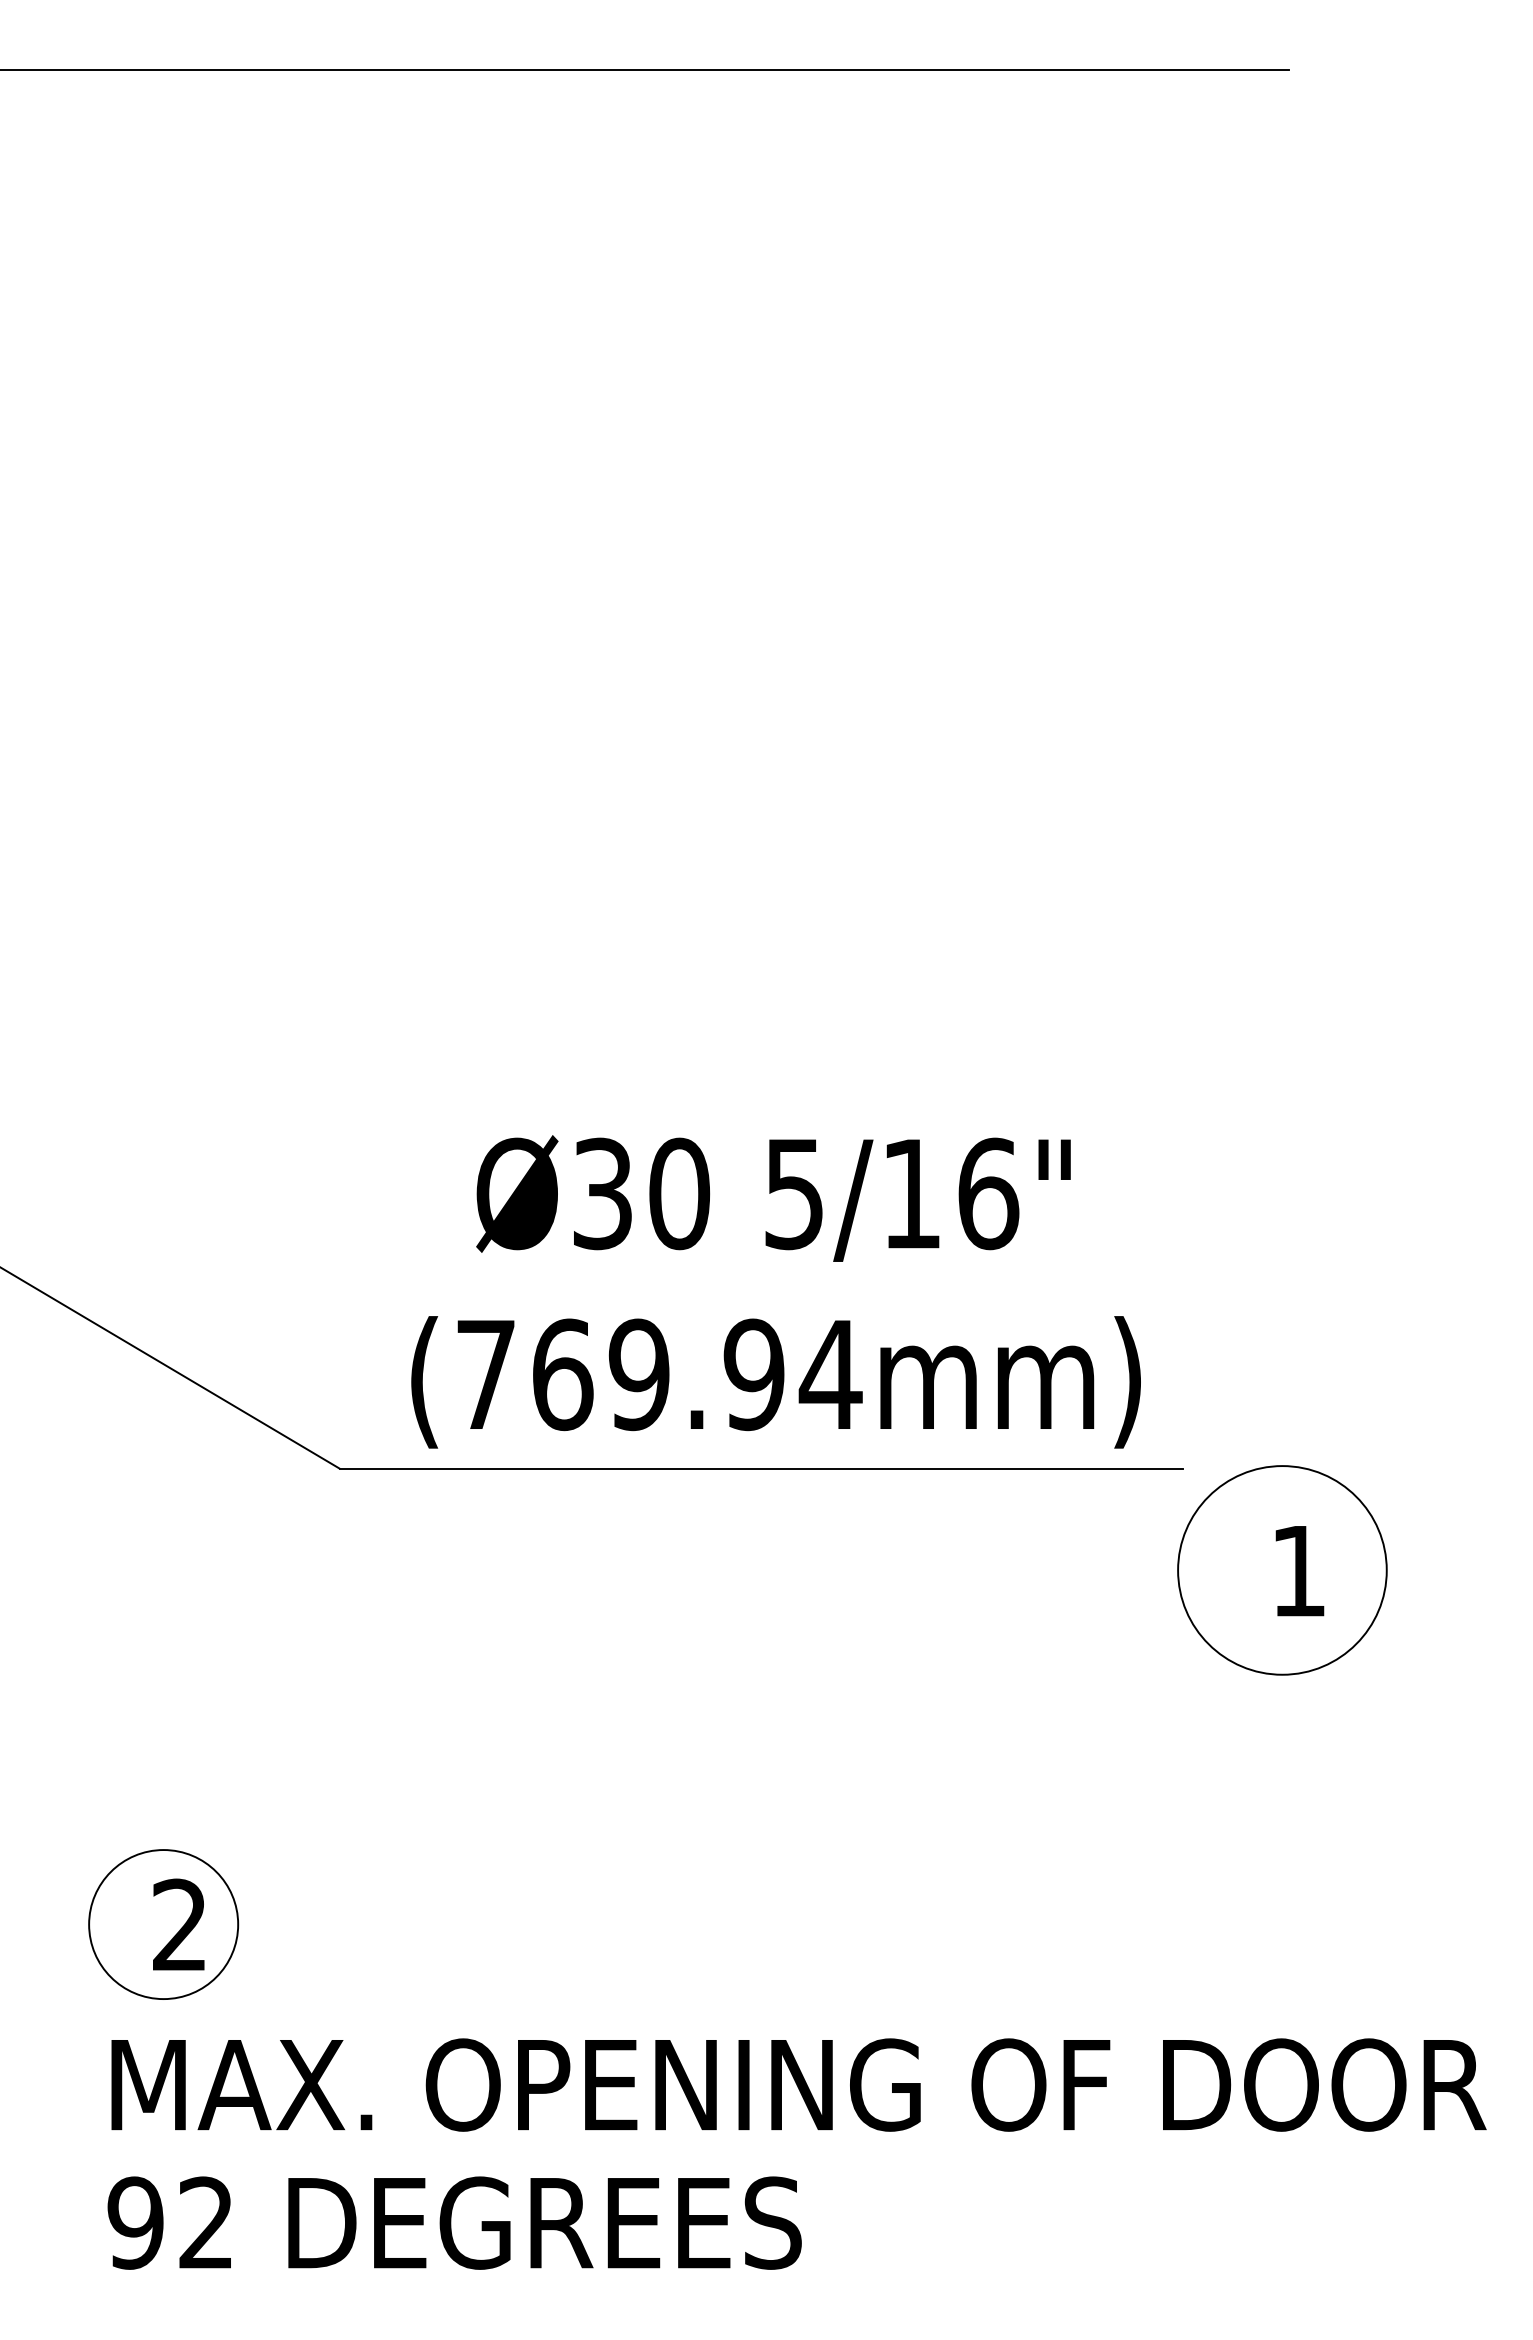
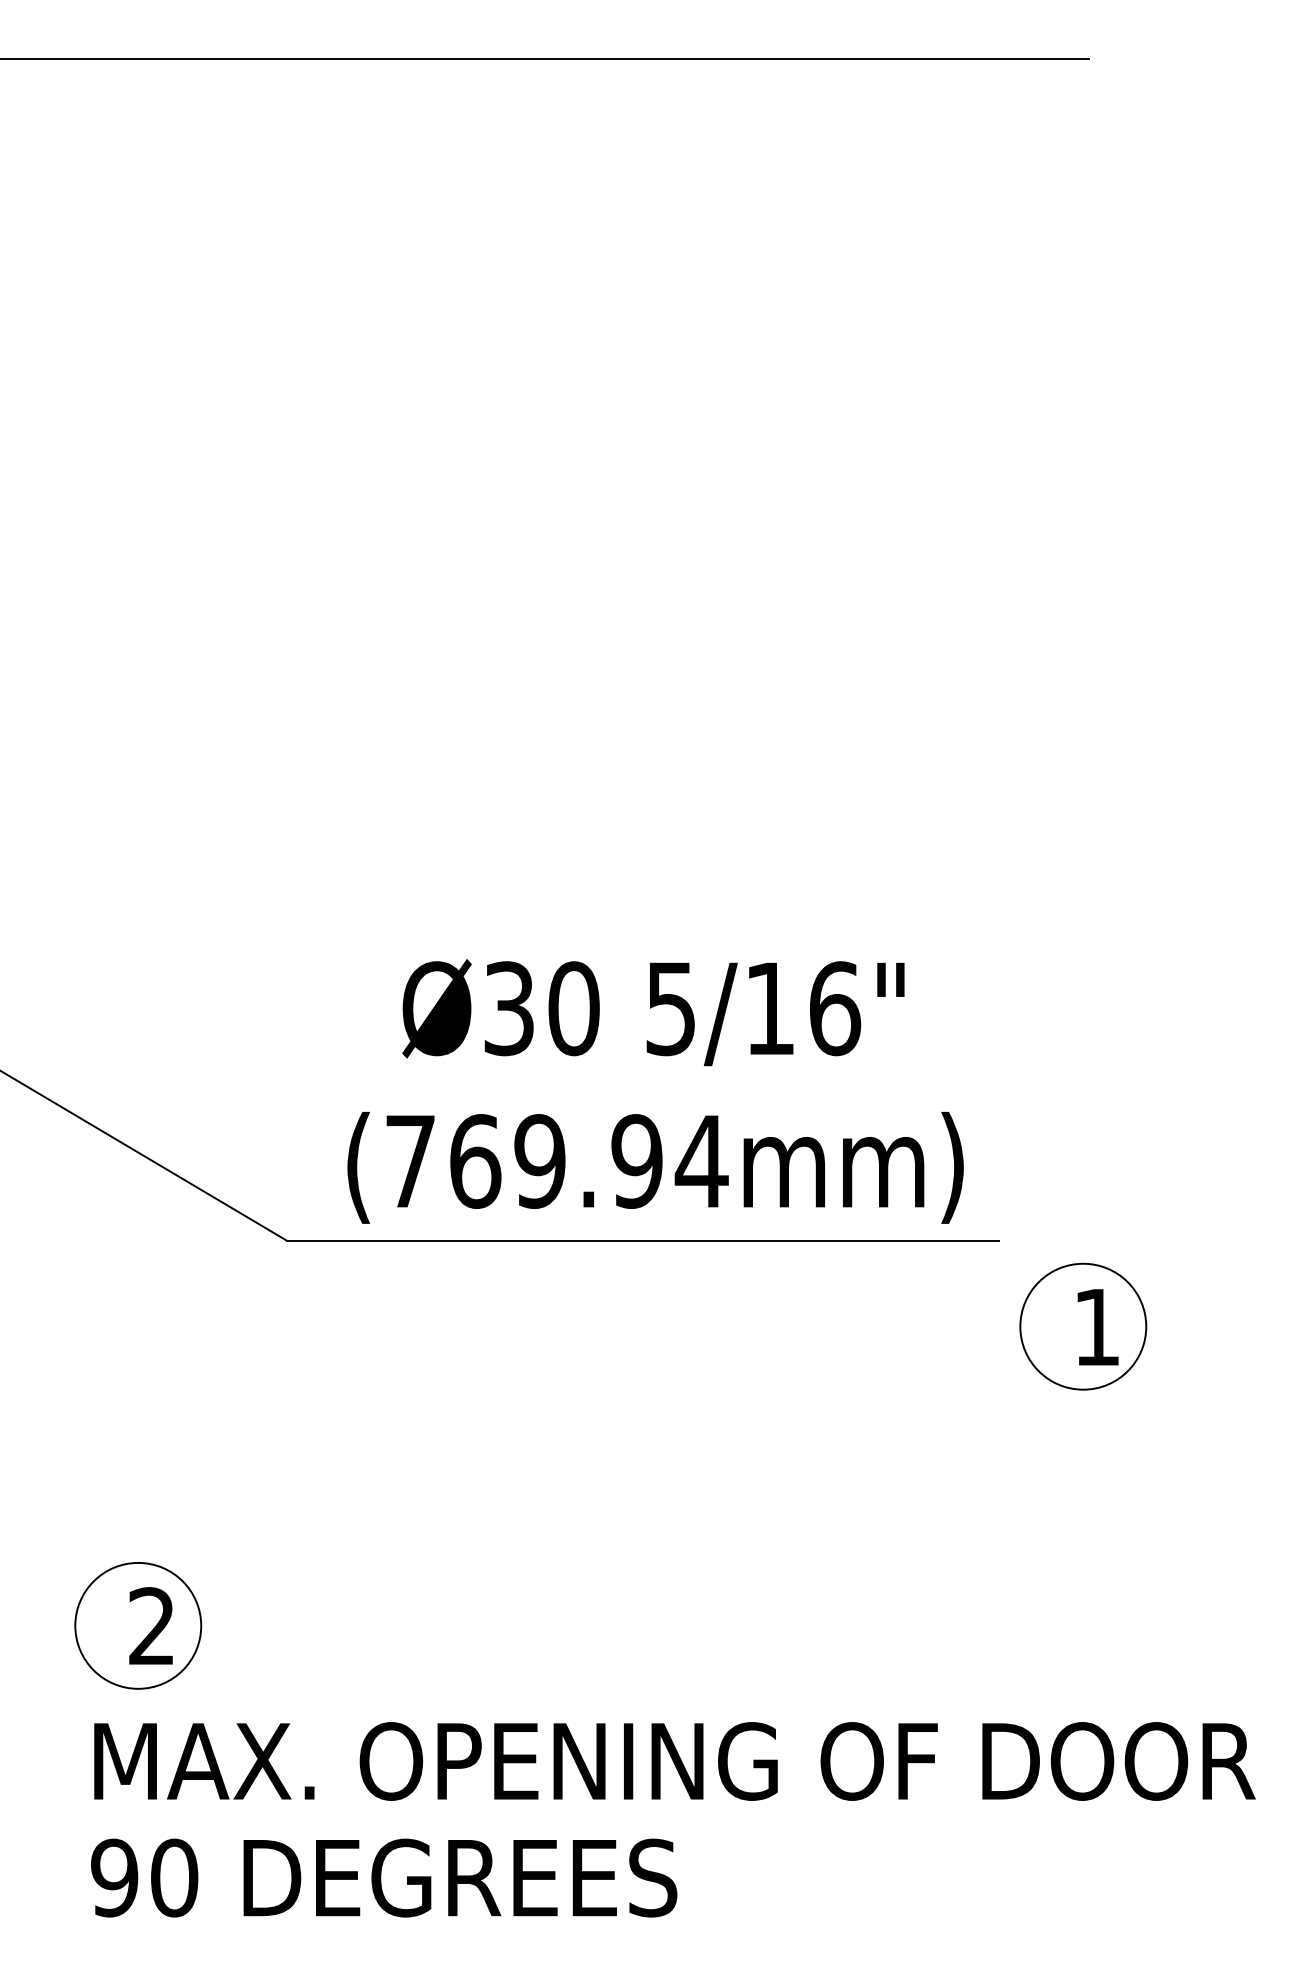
circle: (1281, 1569) -> (1082, 1325), size x0.71
text: (206, 2222) -> (174, 1877), 92 -> 90

